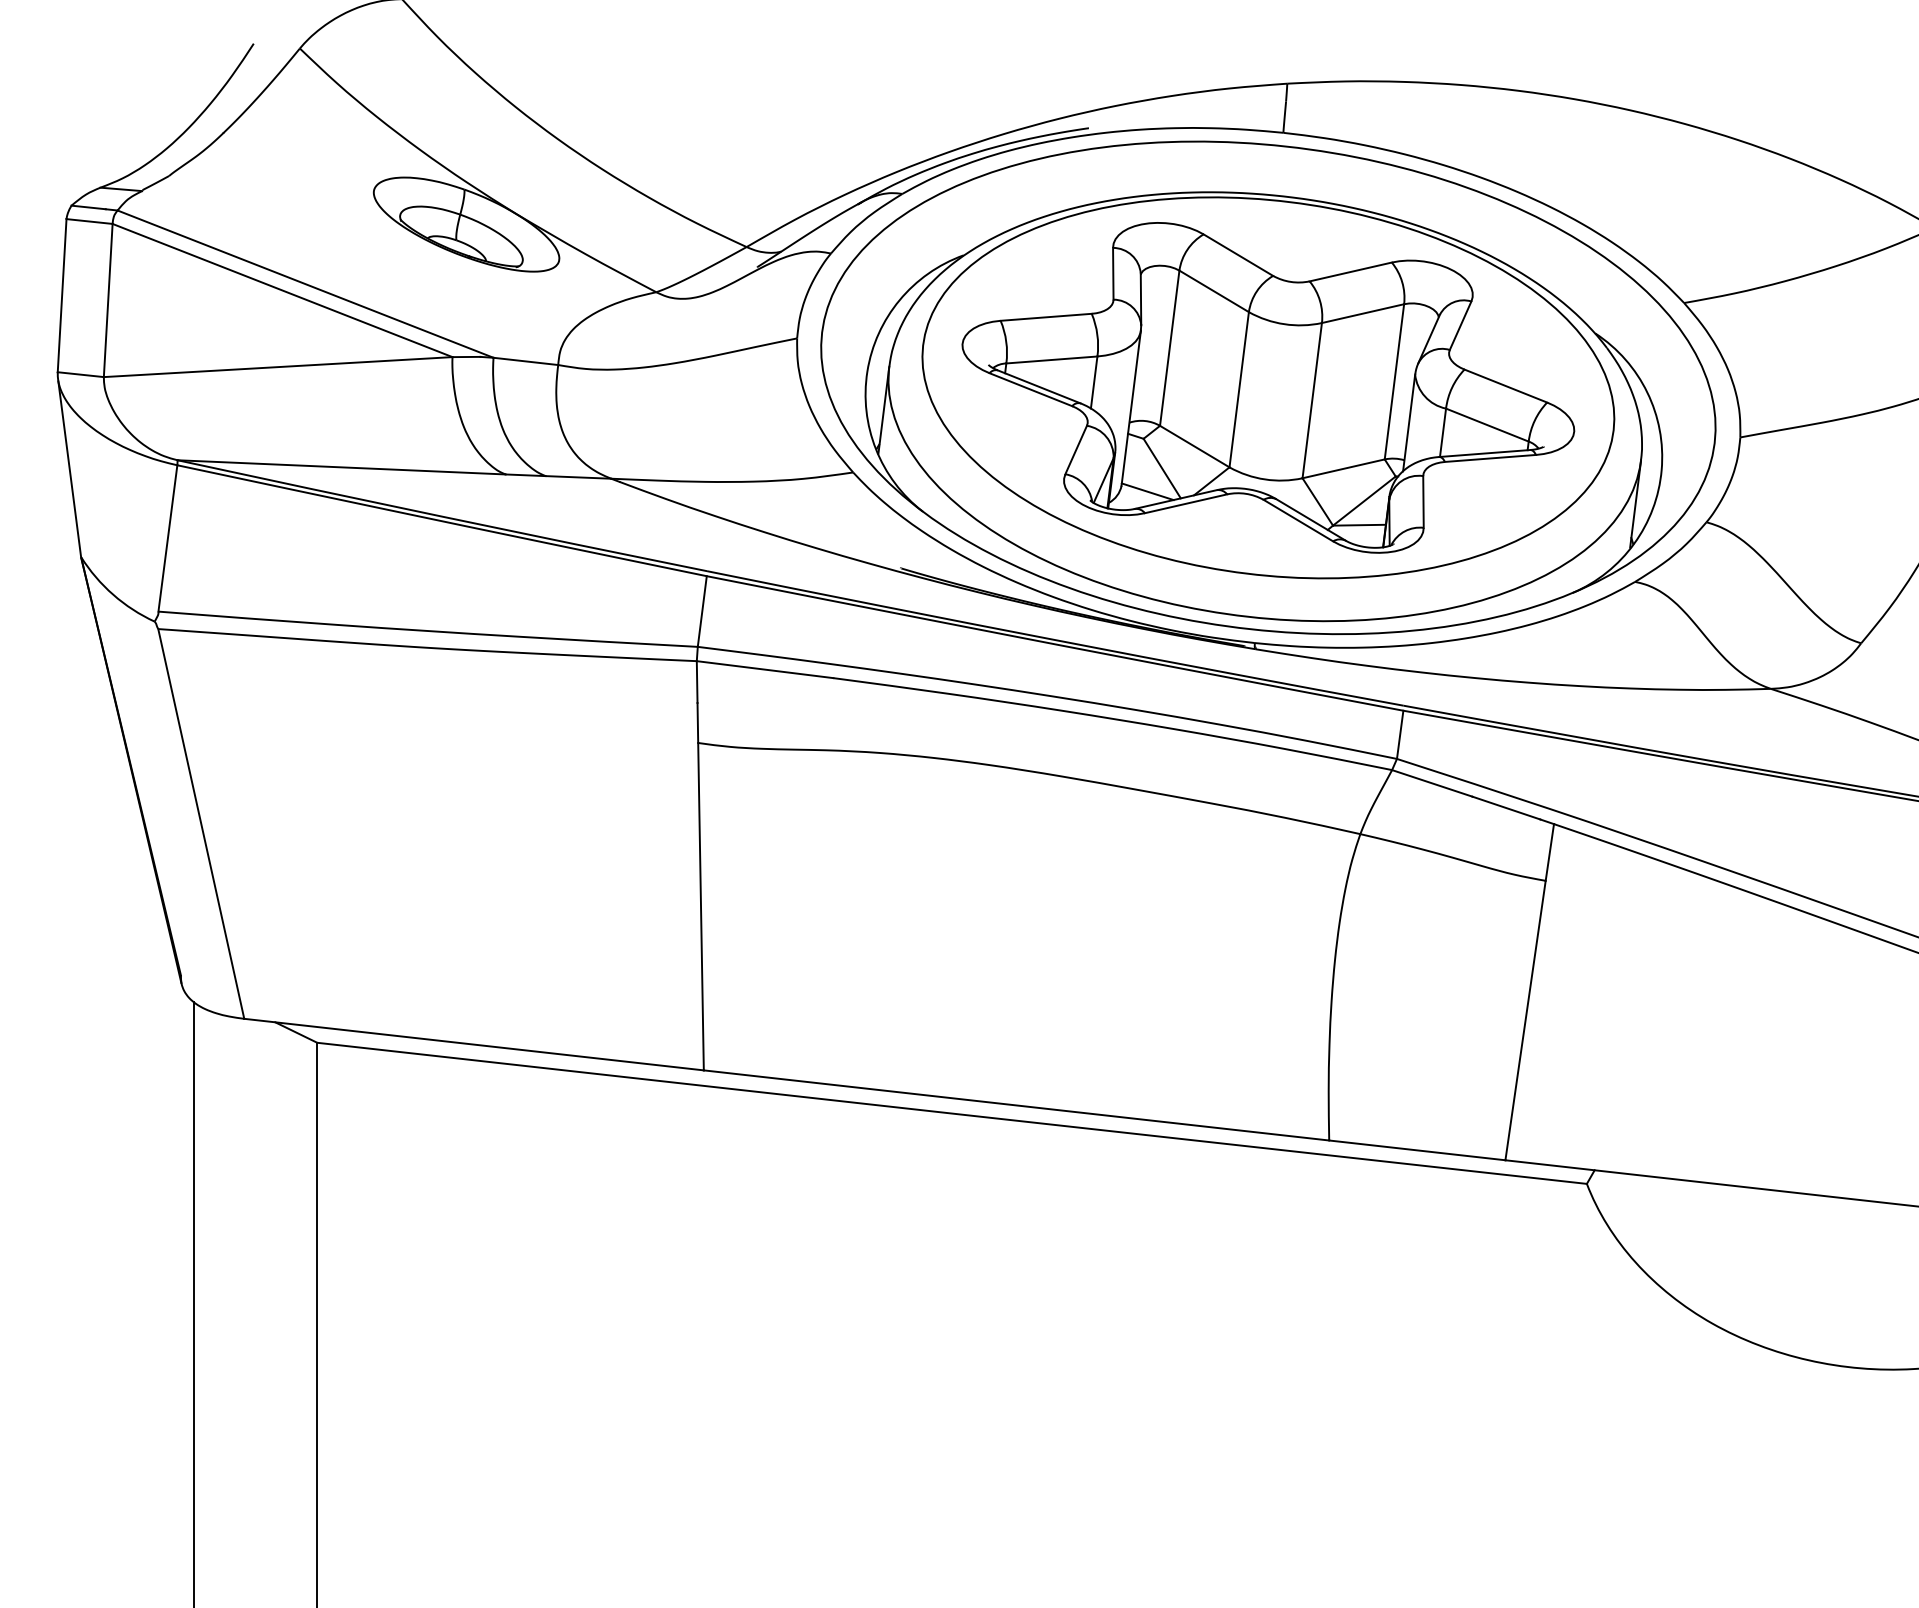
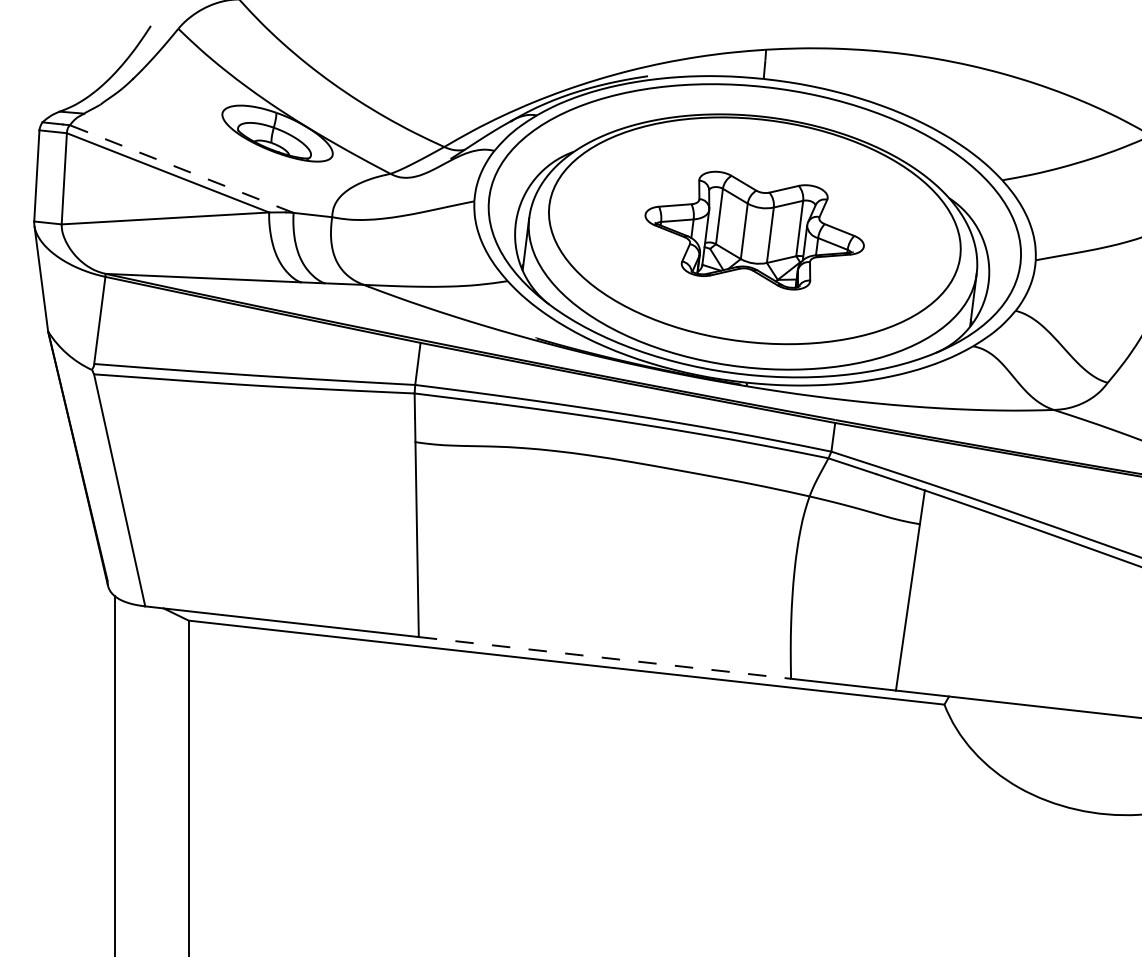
line: (305, 283) -> (181, 168), solid -> dashed
part: (1267, 387) -> (754, 230), size x0.6
line: (1017, 1104) -> (605, 657), solid -> dashed

